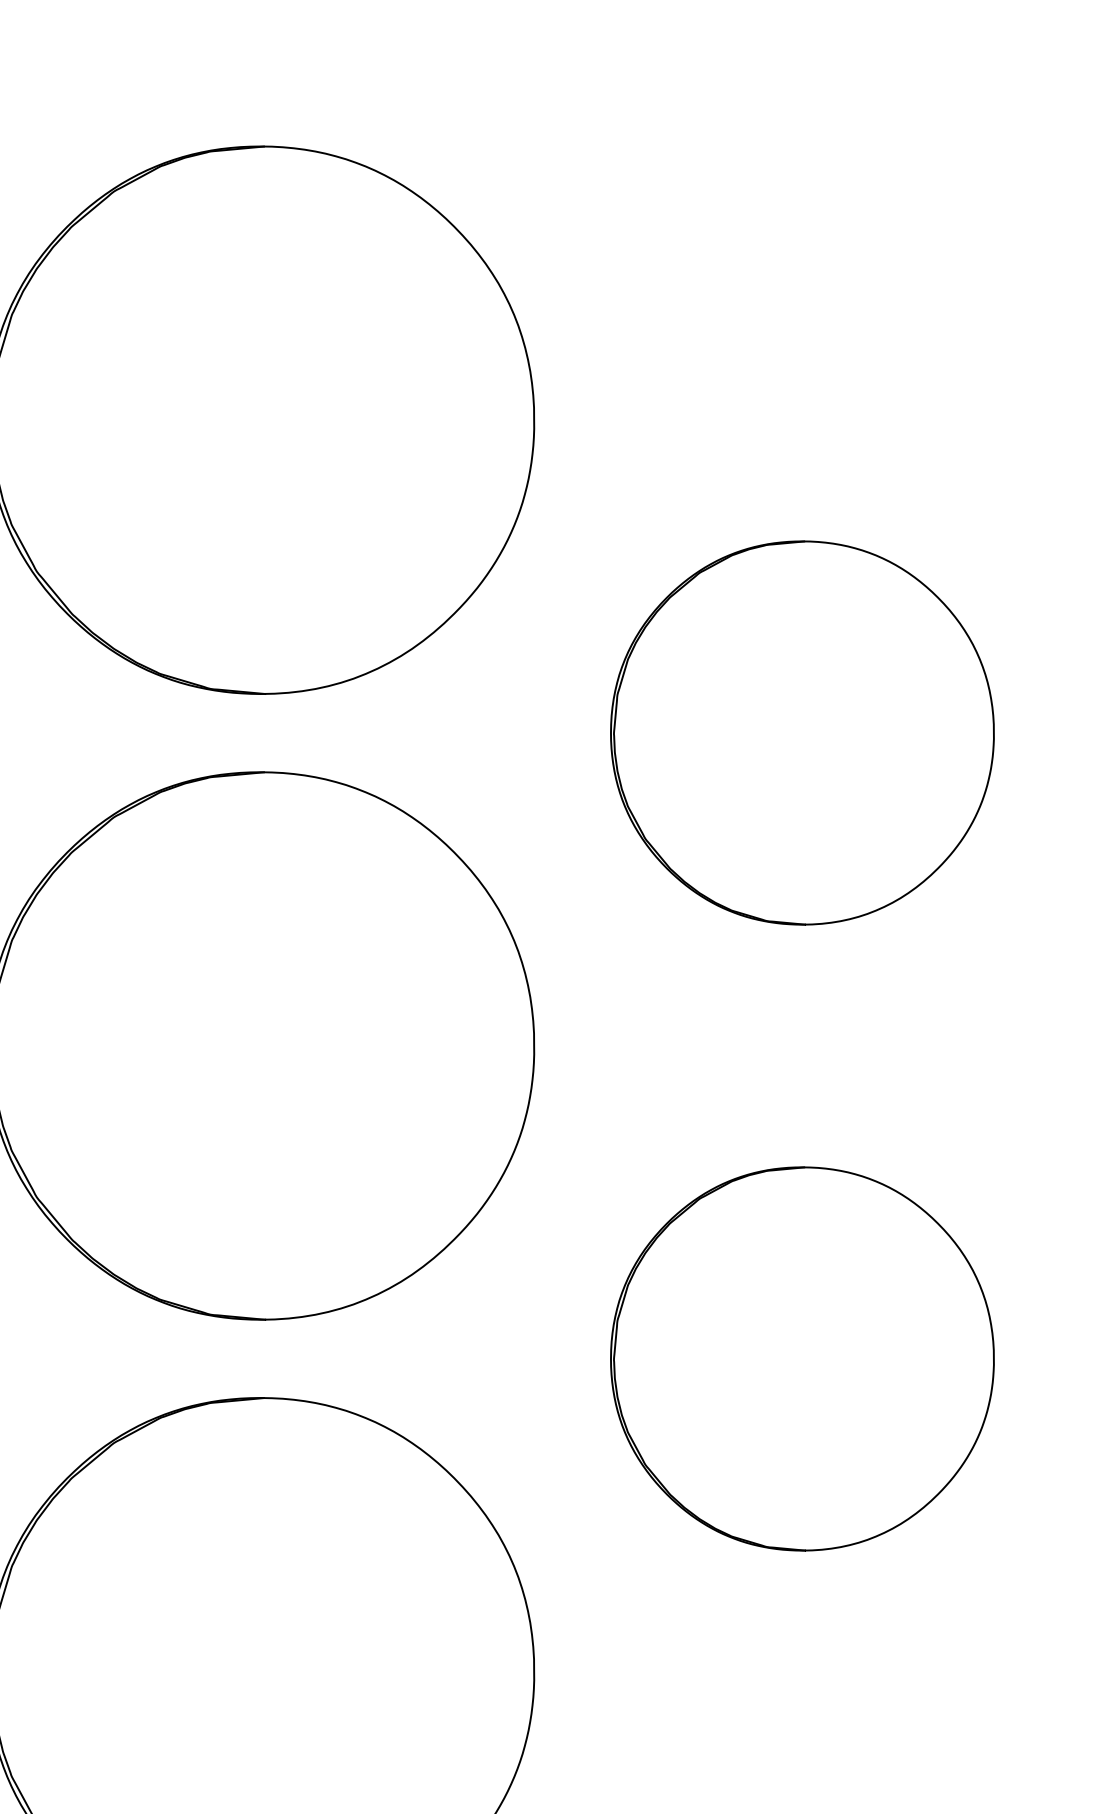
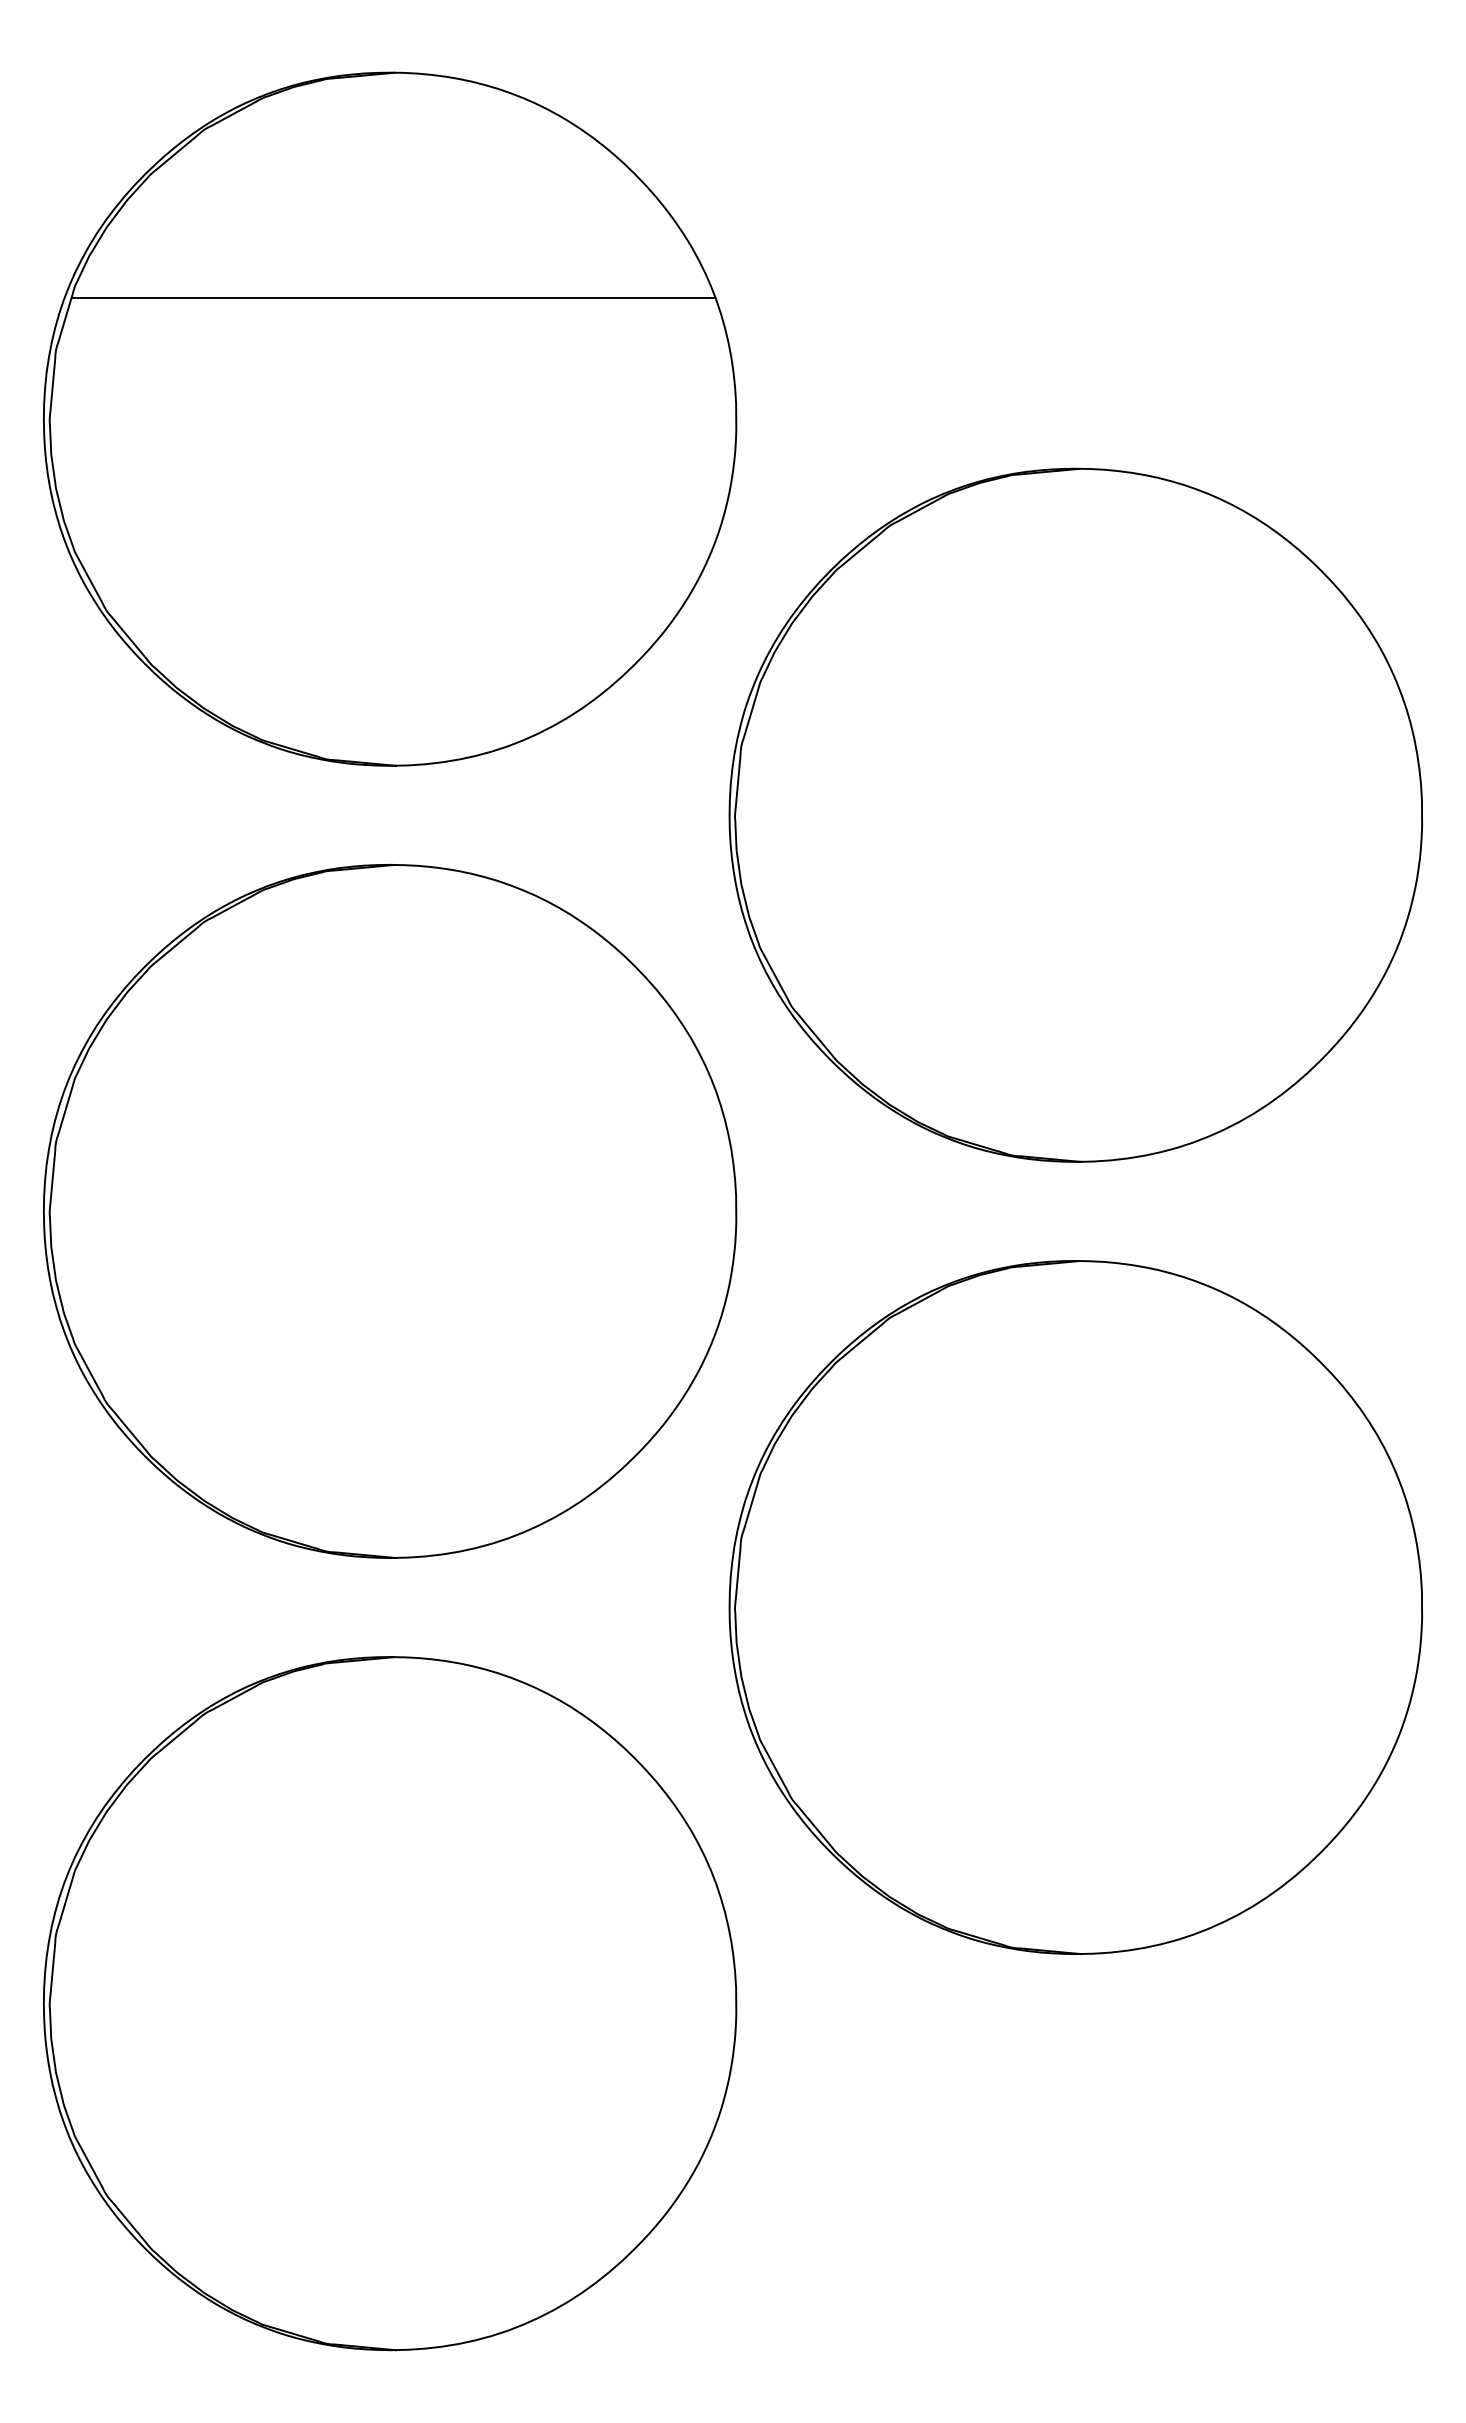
line: (263, 324) -> (393, 297), added
part: (802, 732) -> (1075, 814), size x1.43
part: (802, 1358) -> (1075, 1607), size x1.43

